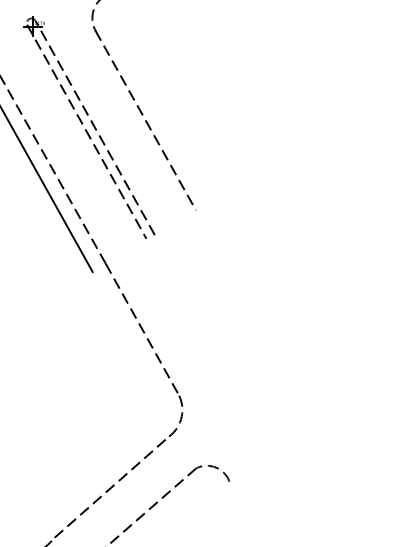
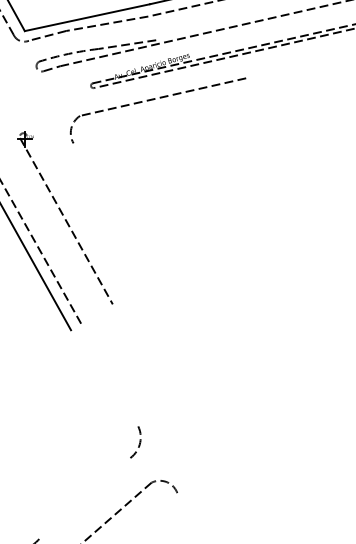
line: (146, 120) -> (112, 212), removed
line: (94, 128) -> (72, 218), removed
line: (142, 327) -> (109, 373), removed
line: (111, 487) -> (85, 497), removed

